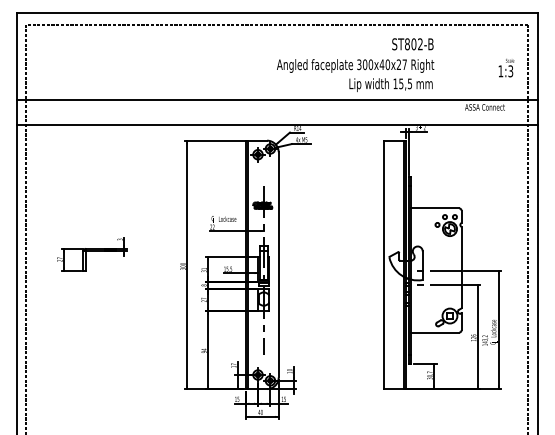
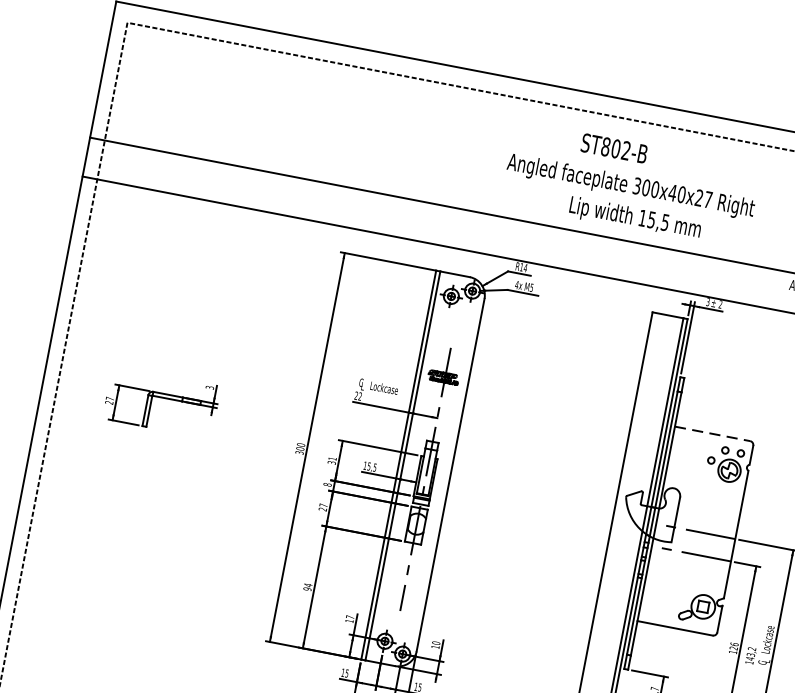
text: (412, 44) -> (613, 148), moved
text: (390, 84) -> (634, 217), moved
line: (435, 208) -> (713, 434), solid -> dashed

